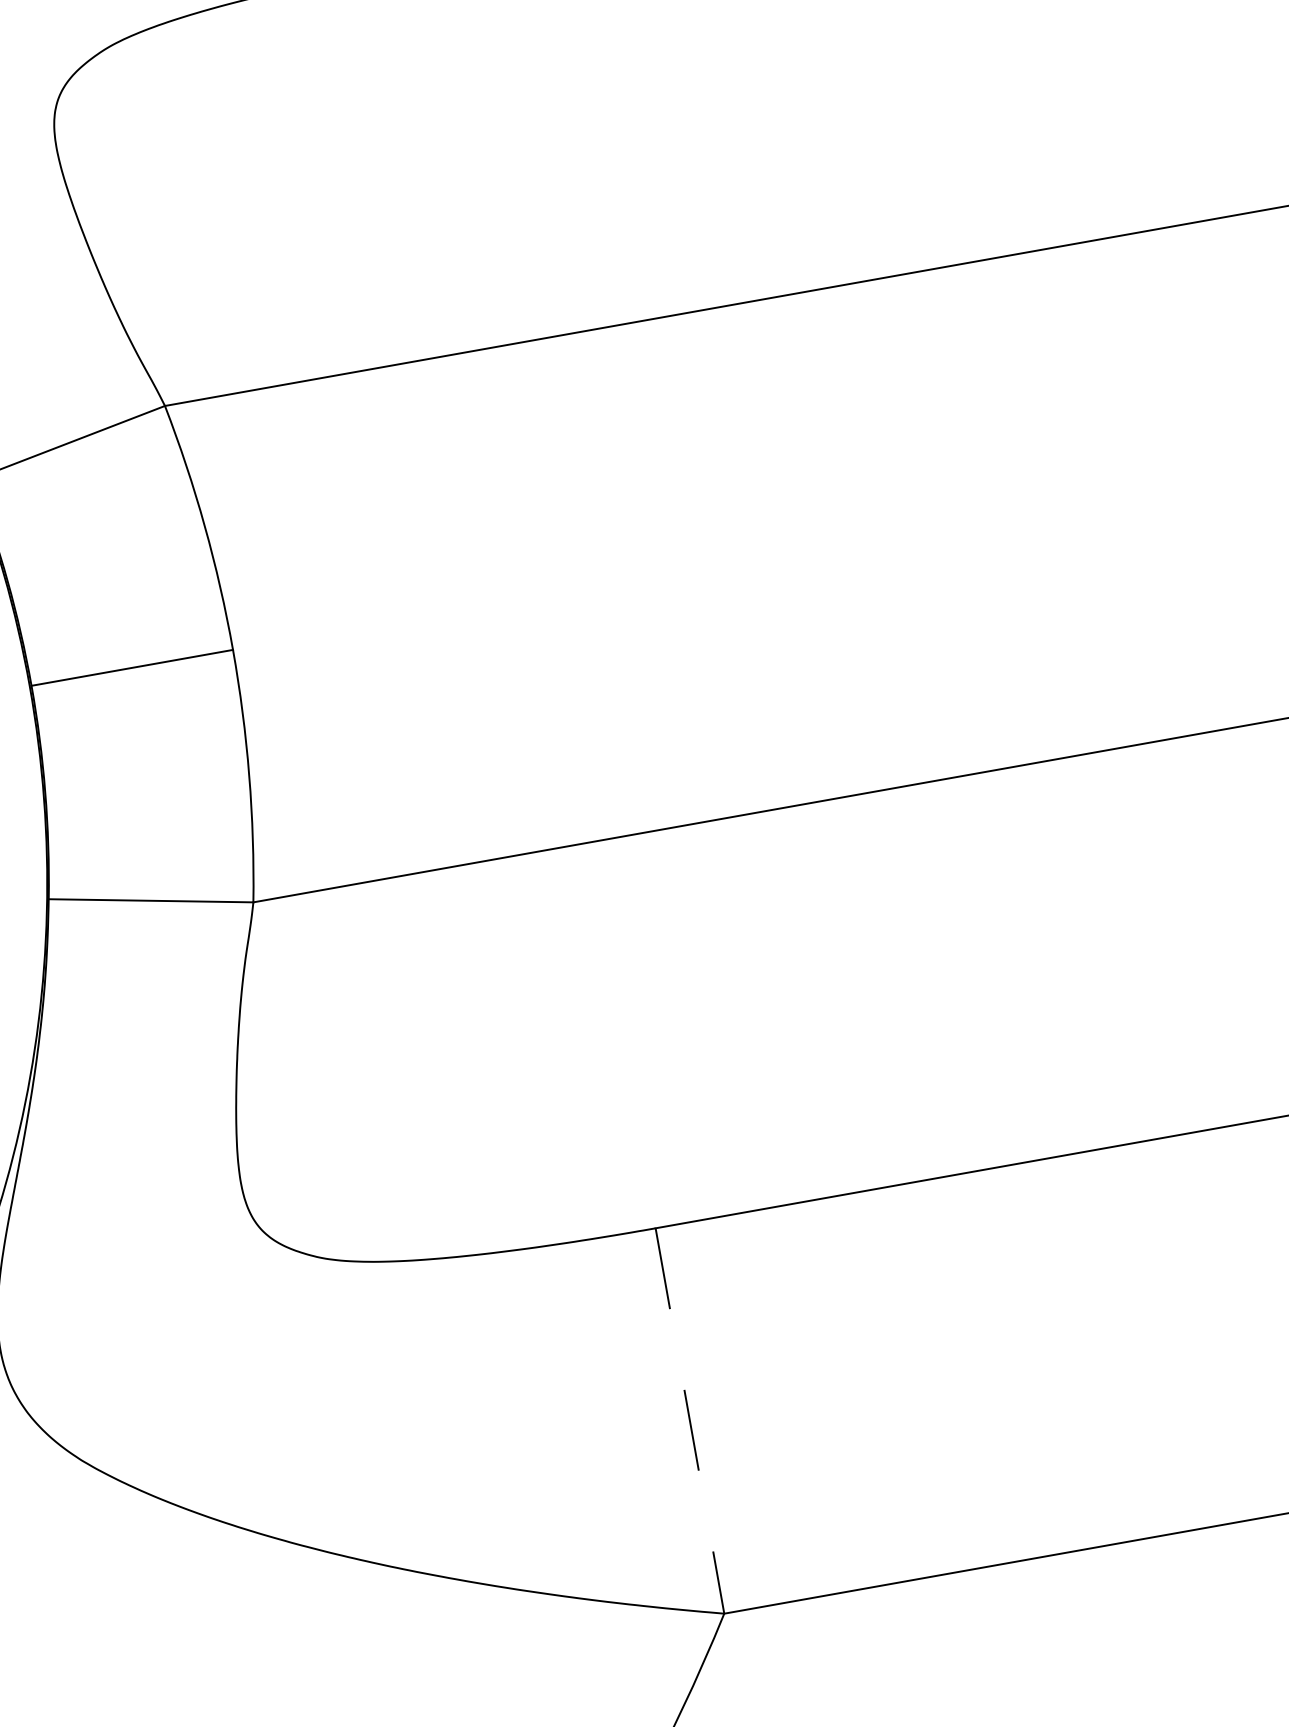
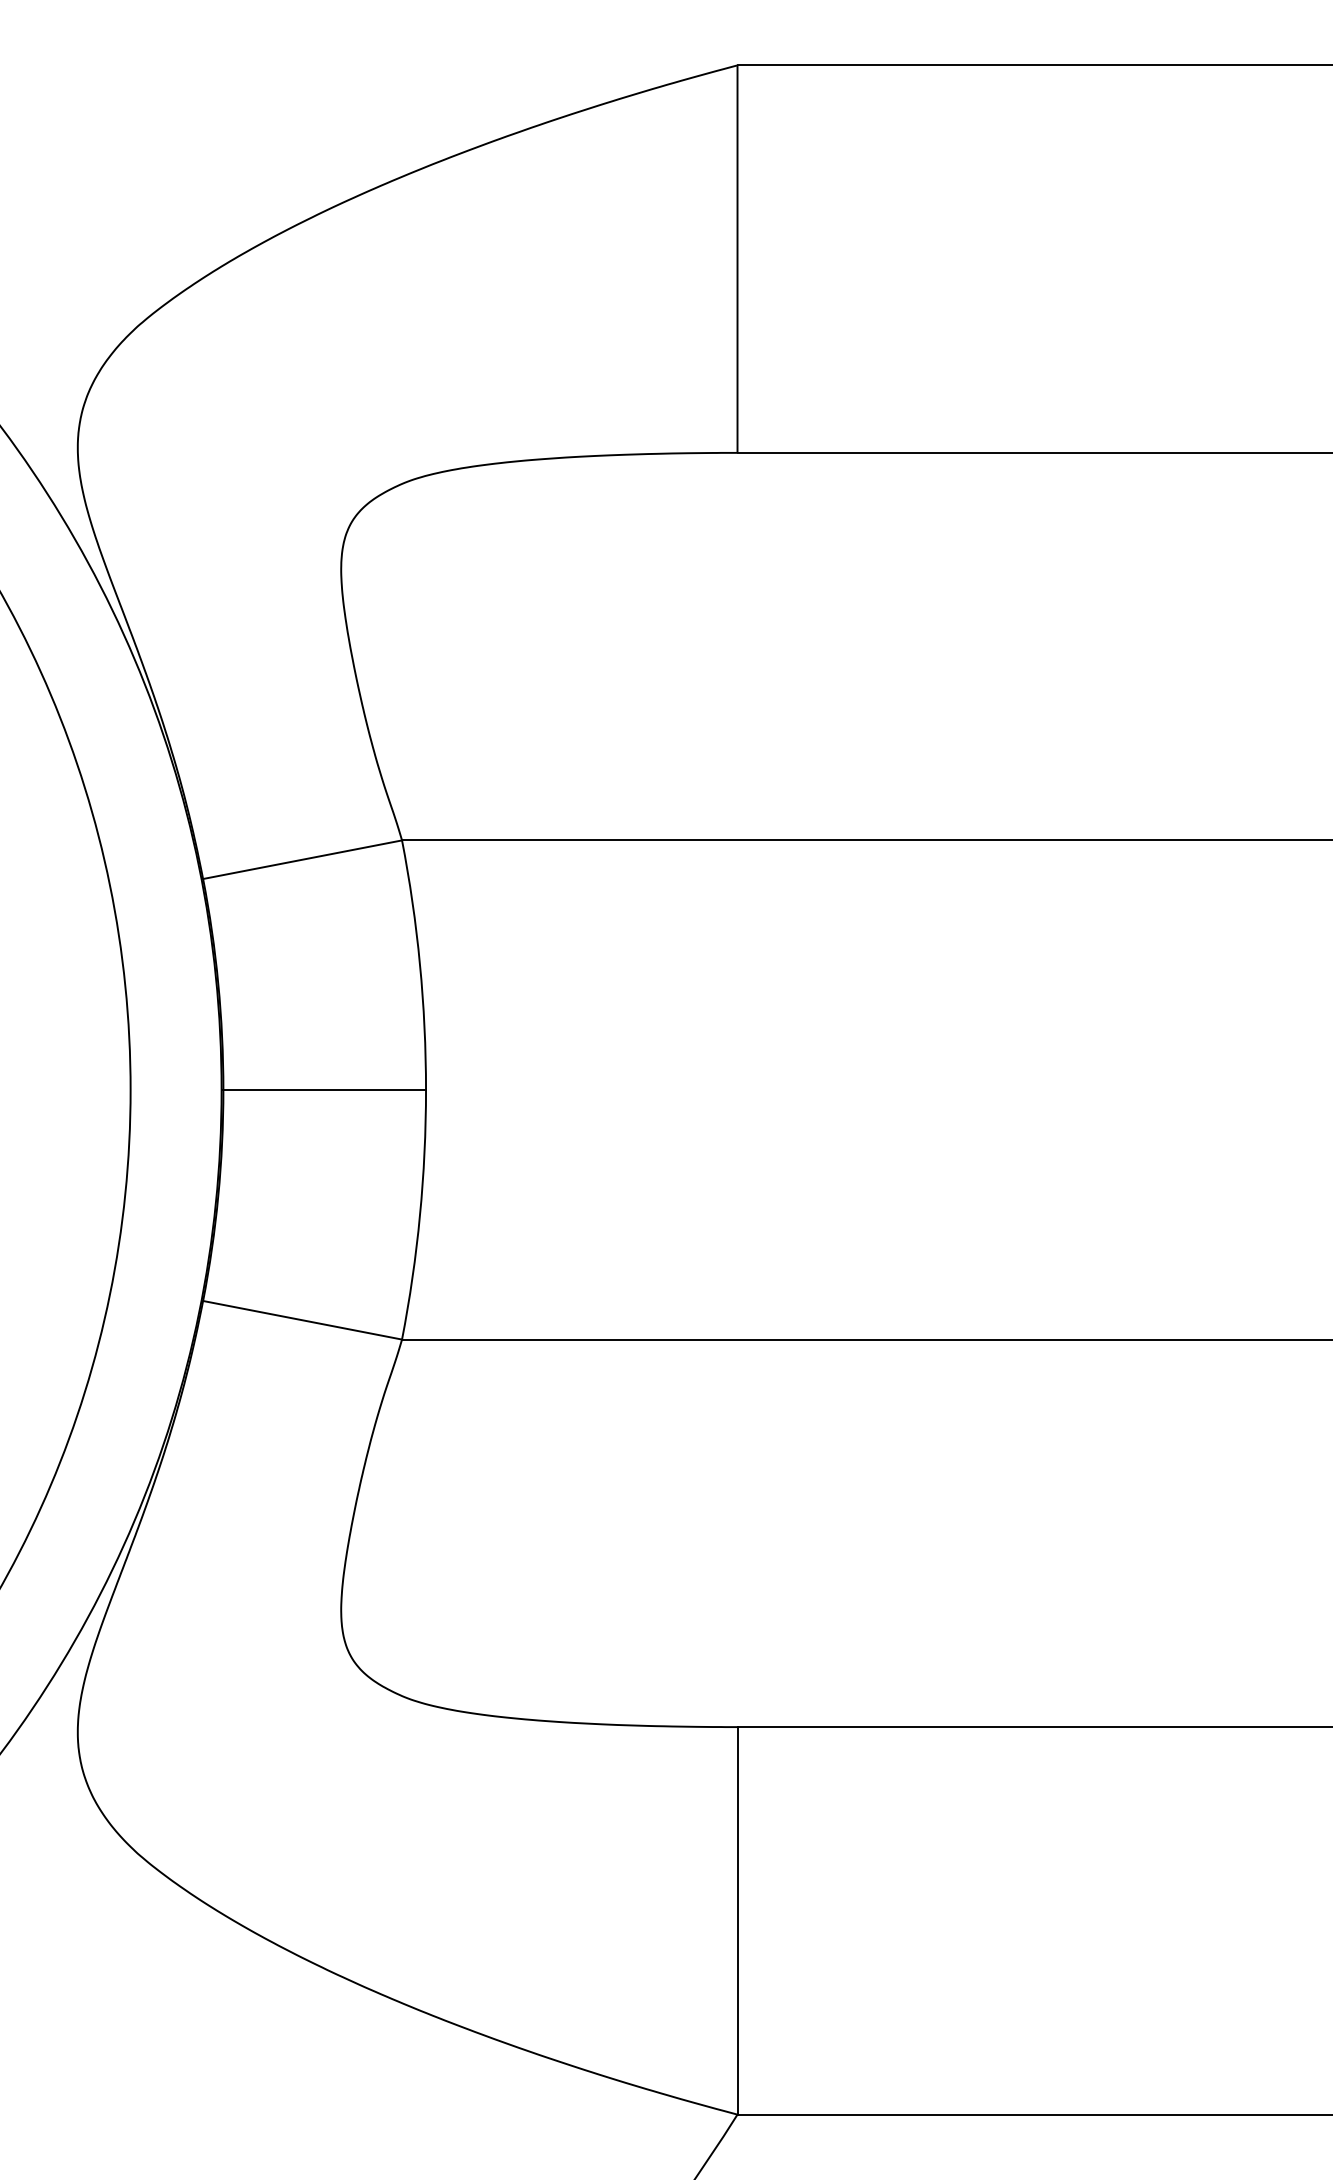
line: (689, 1420) -> (737, 1920), dashed -> solid

